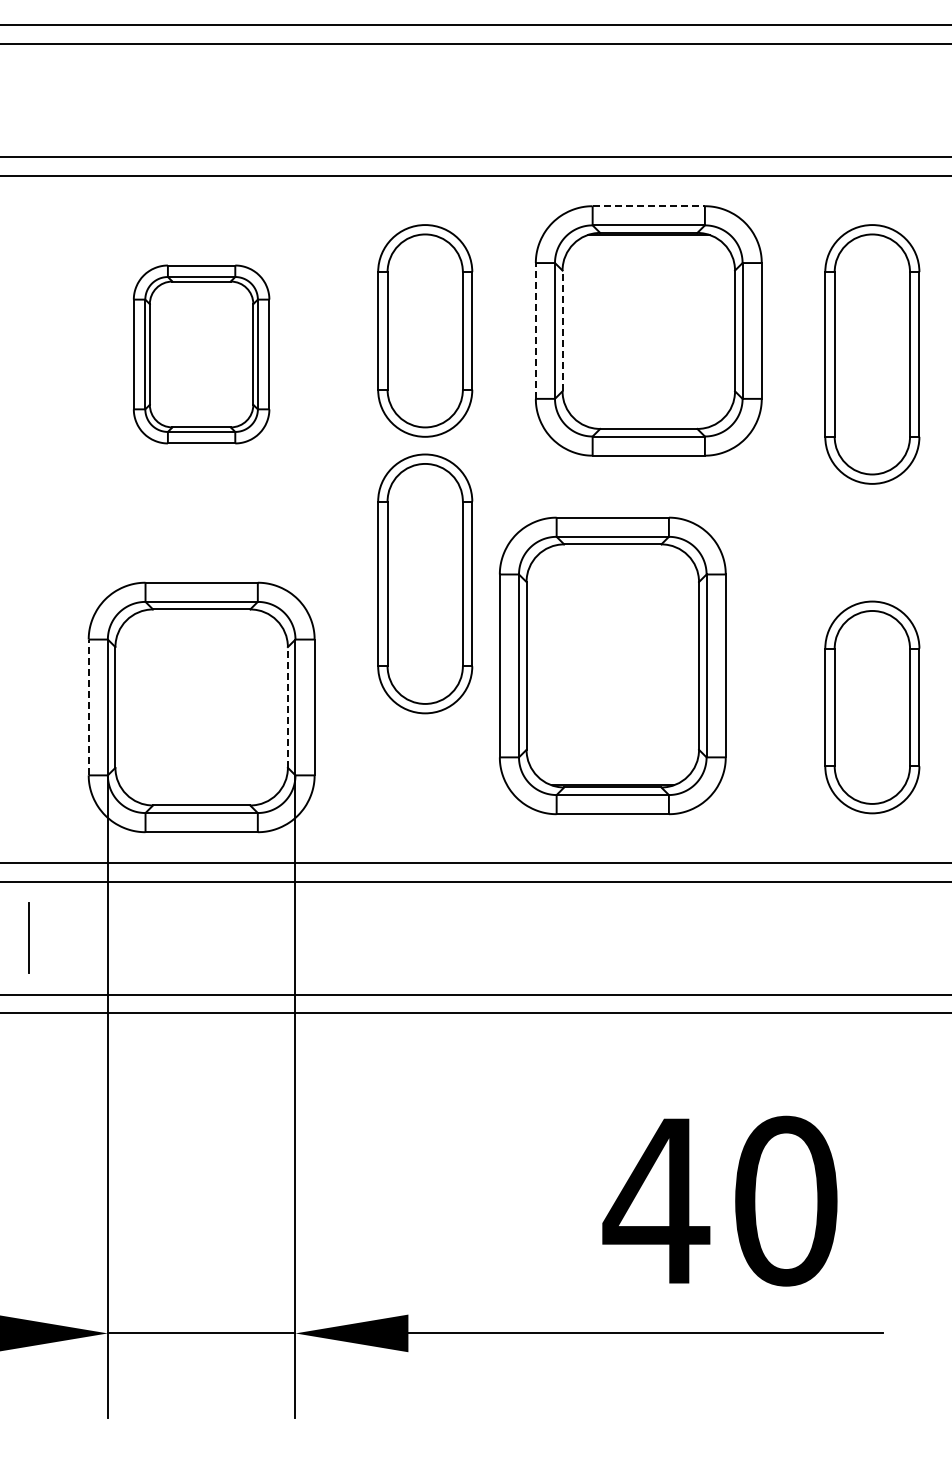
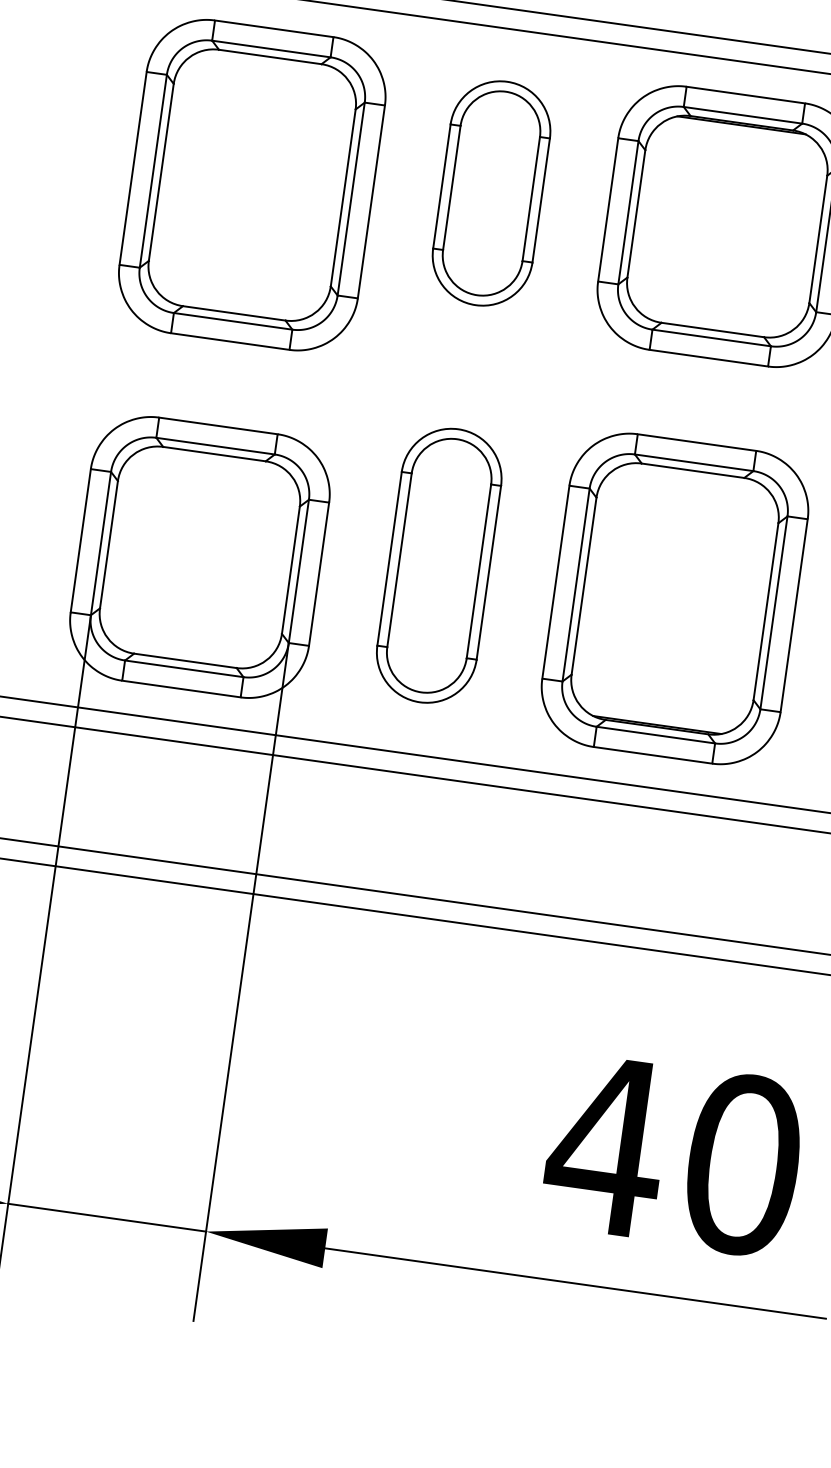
line: (649, 206) -> (746, 95), dashed -> solid
line: (535, 330) -> (607, 209), dashed -> solid
line: (562, 330) -> (636, 213), dashed -> solid
part: (201, 354) -> (252, 185), size x1.67
part: (425, 583) -> (439, 565), moved
part: (612, 665) -> (674, 598), moved
line: (287, 706) -> (290, 569), dashed -> solid
line: (88, 707) -> (80, 540), dashed -> solid

